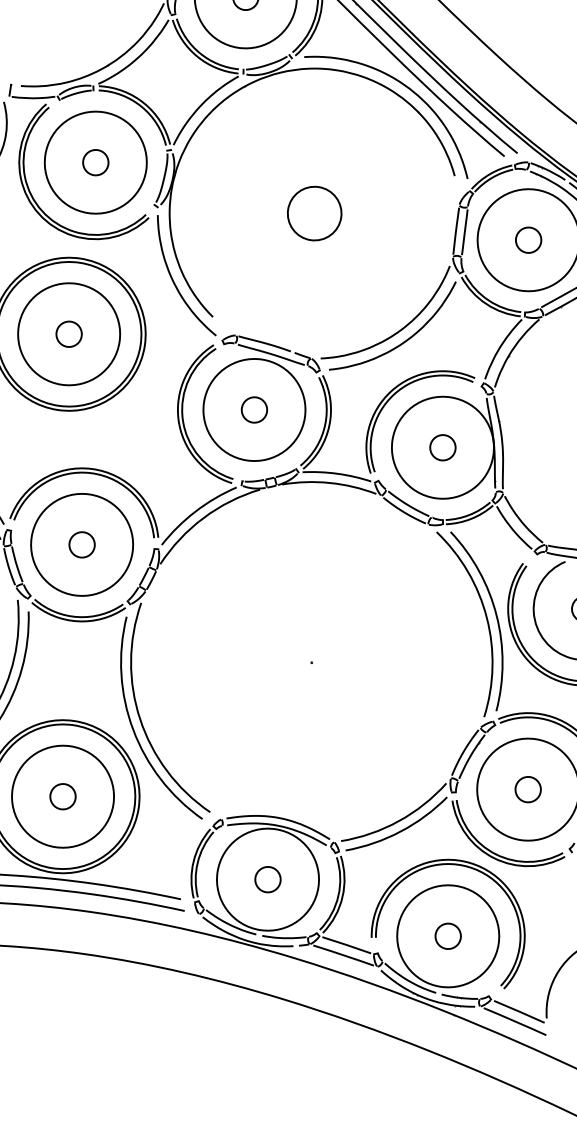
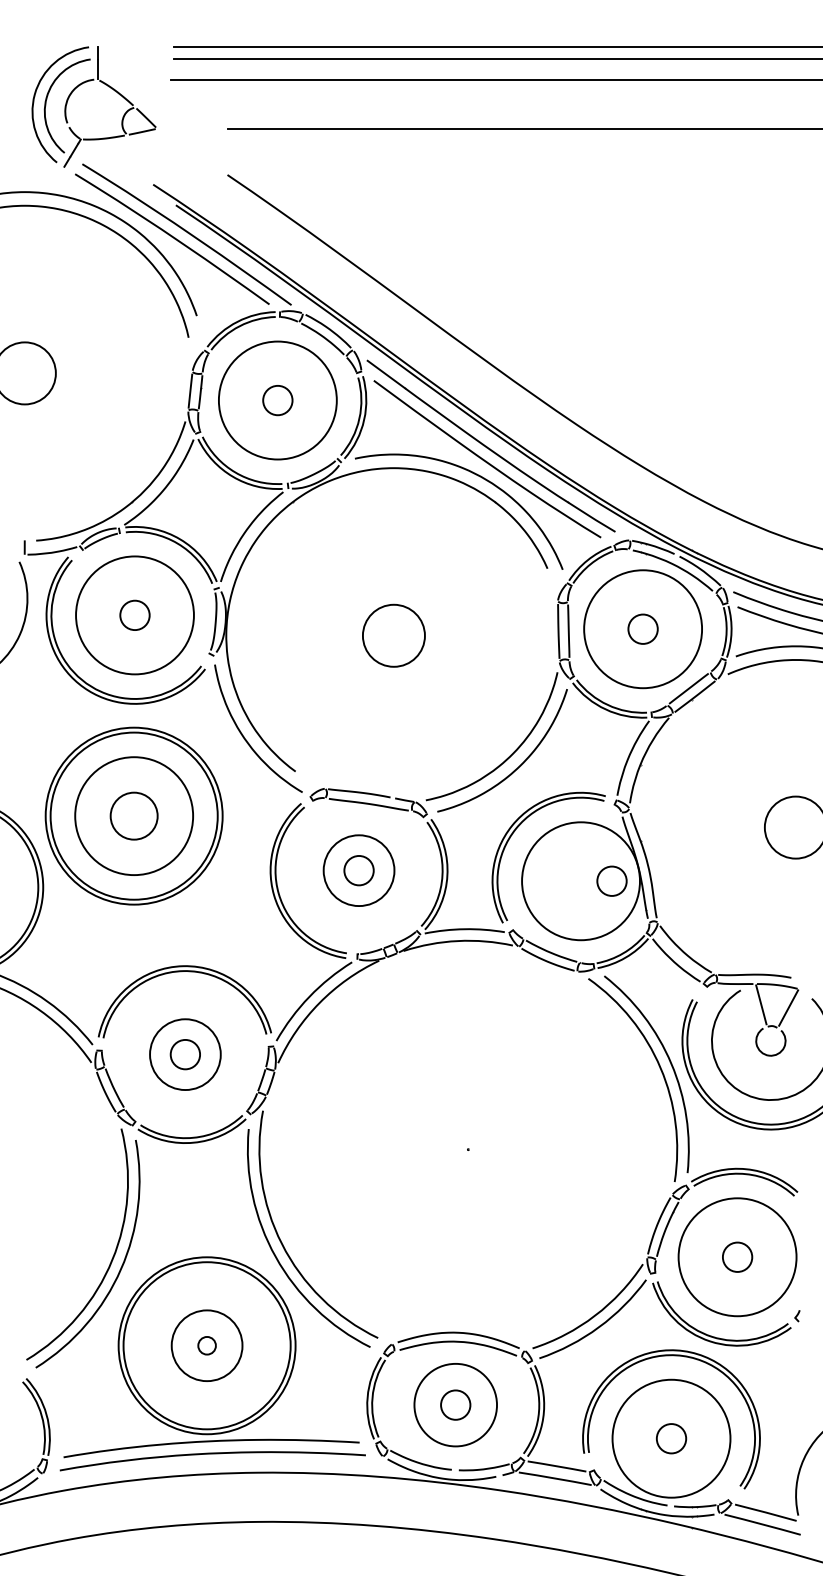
circle: (68, 333) -> (133, 815), size x1.6
circle: (254, 409) -> (359, 870), size x0.6
circle: (442, 447) -> (611, 880), moved
circle: (82, 544) -> (185, 1054), size x0.6
circle: (62, 796) -> (206, 1345), size x0.6
circle: (63, 796) -> (207, 1345), size x0.6
circle: (267, 879) -> (455, 1405), size x0.7

